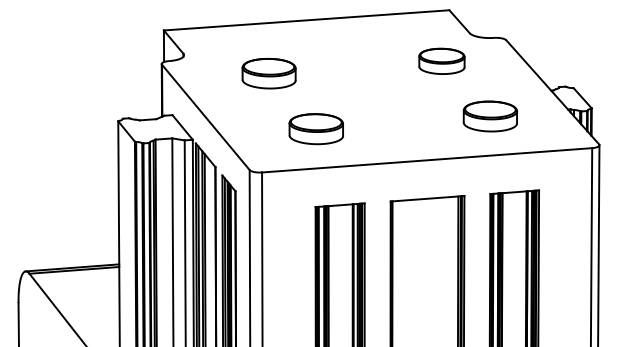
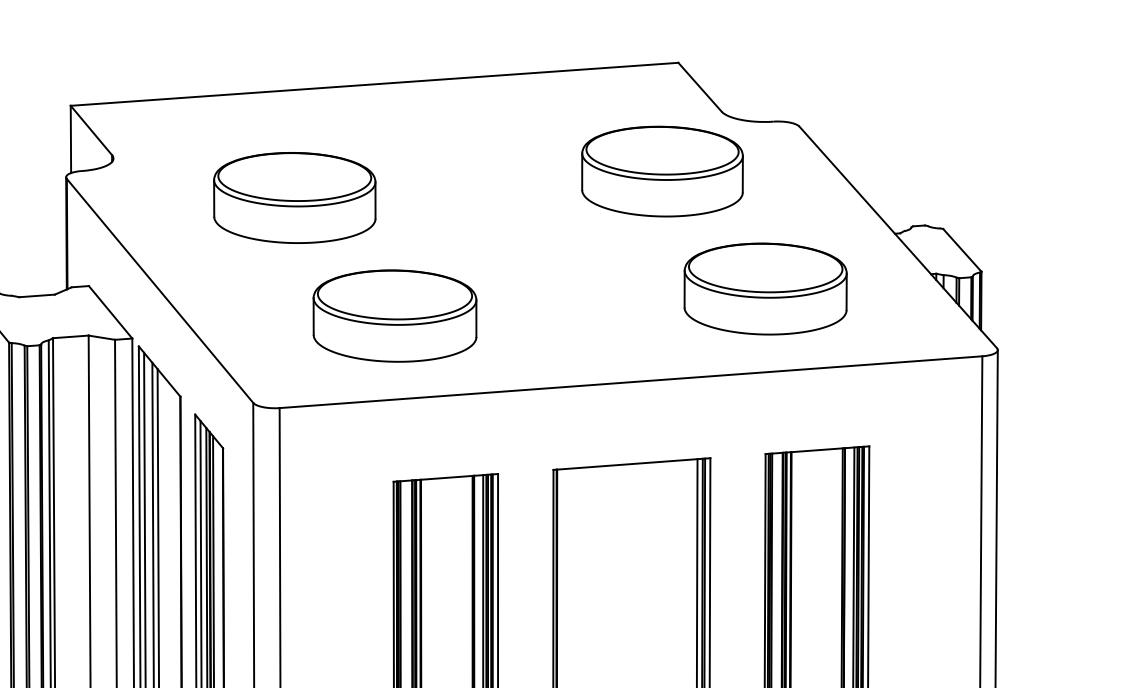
part: (441, 61) -> (661, 171), size x1.67
part: (268, 73) -> (293, 197), size x1.43
part: (490, 116) -> (765, 288), size x1.43
part: (316, 128) -> (395, 314), size x1.43

